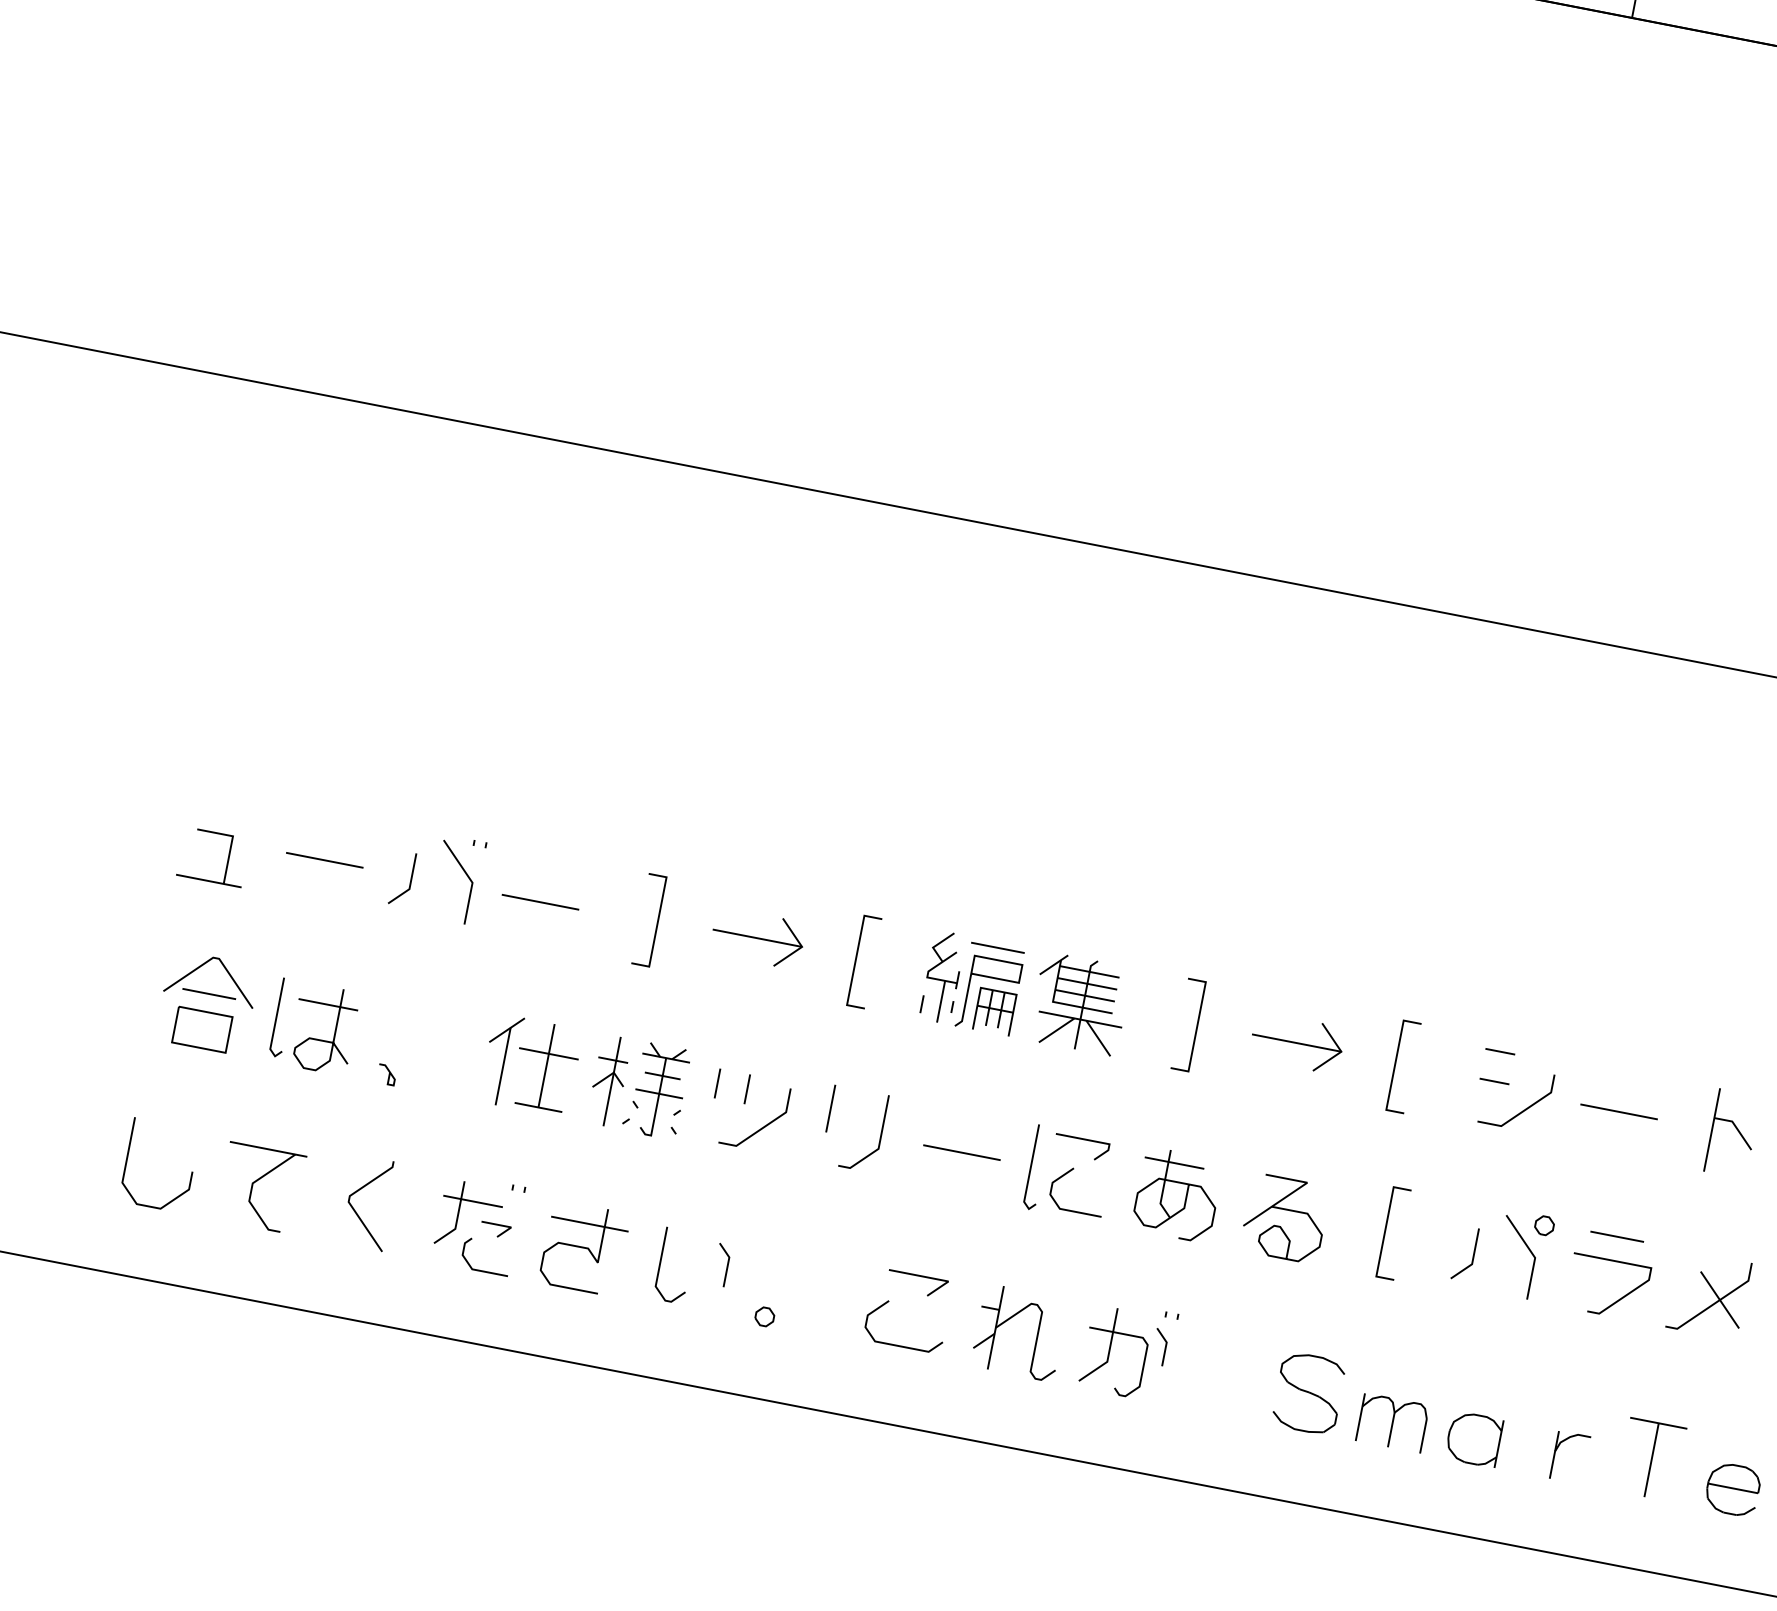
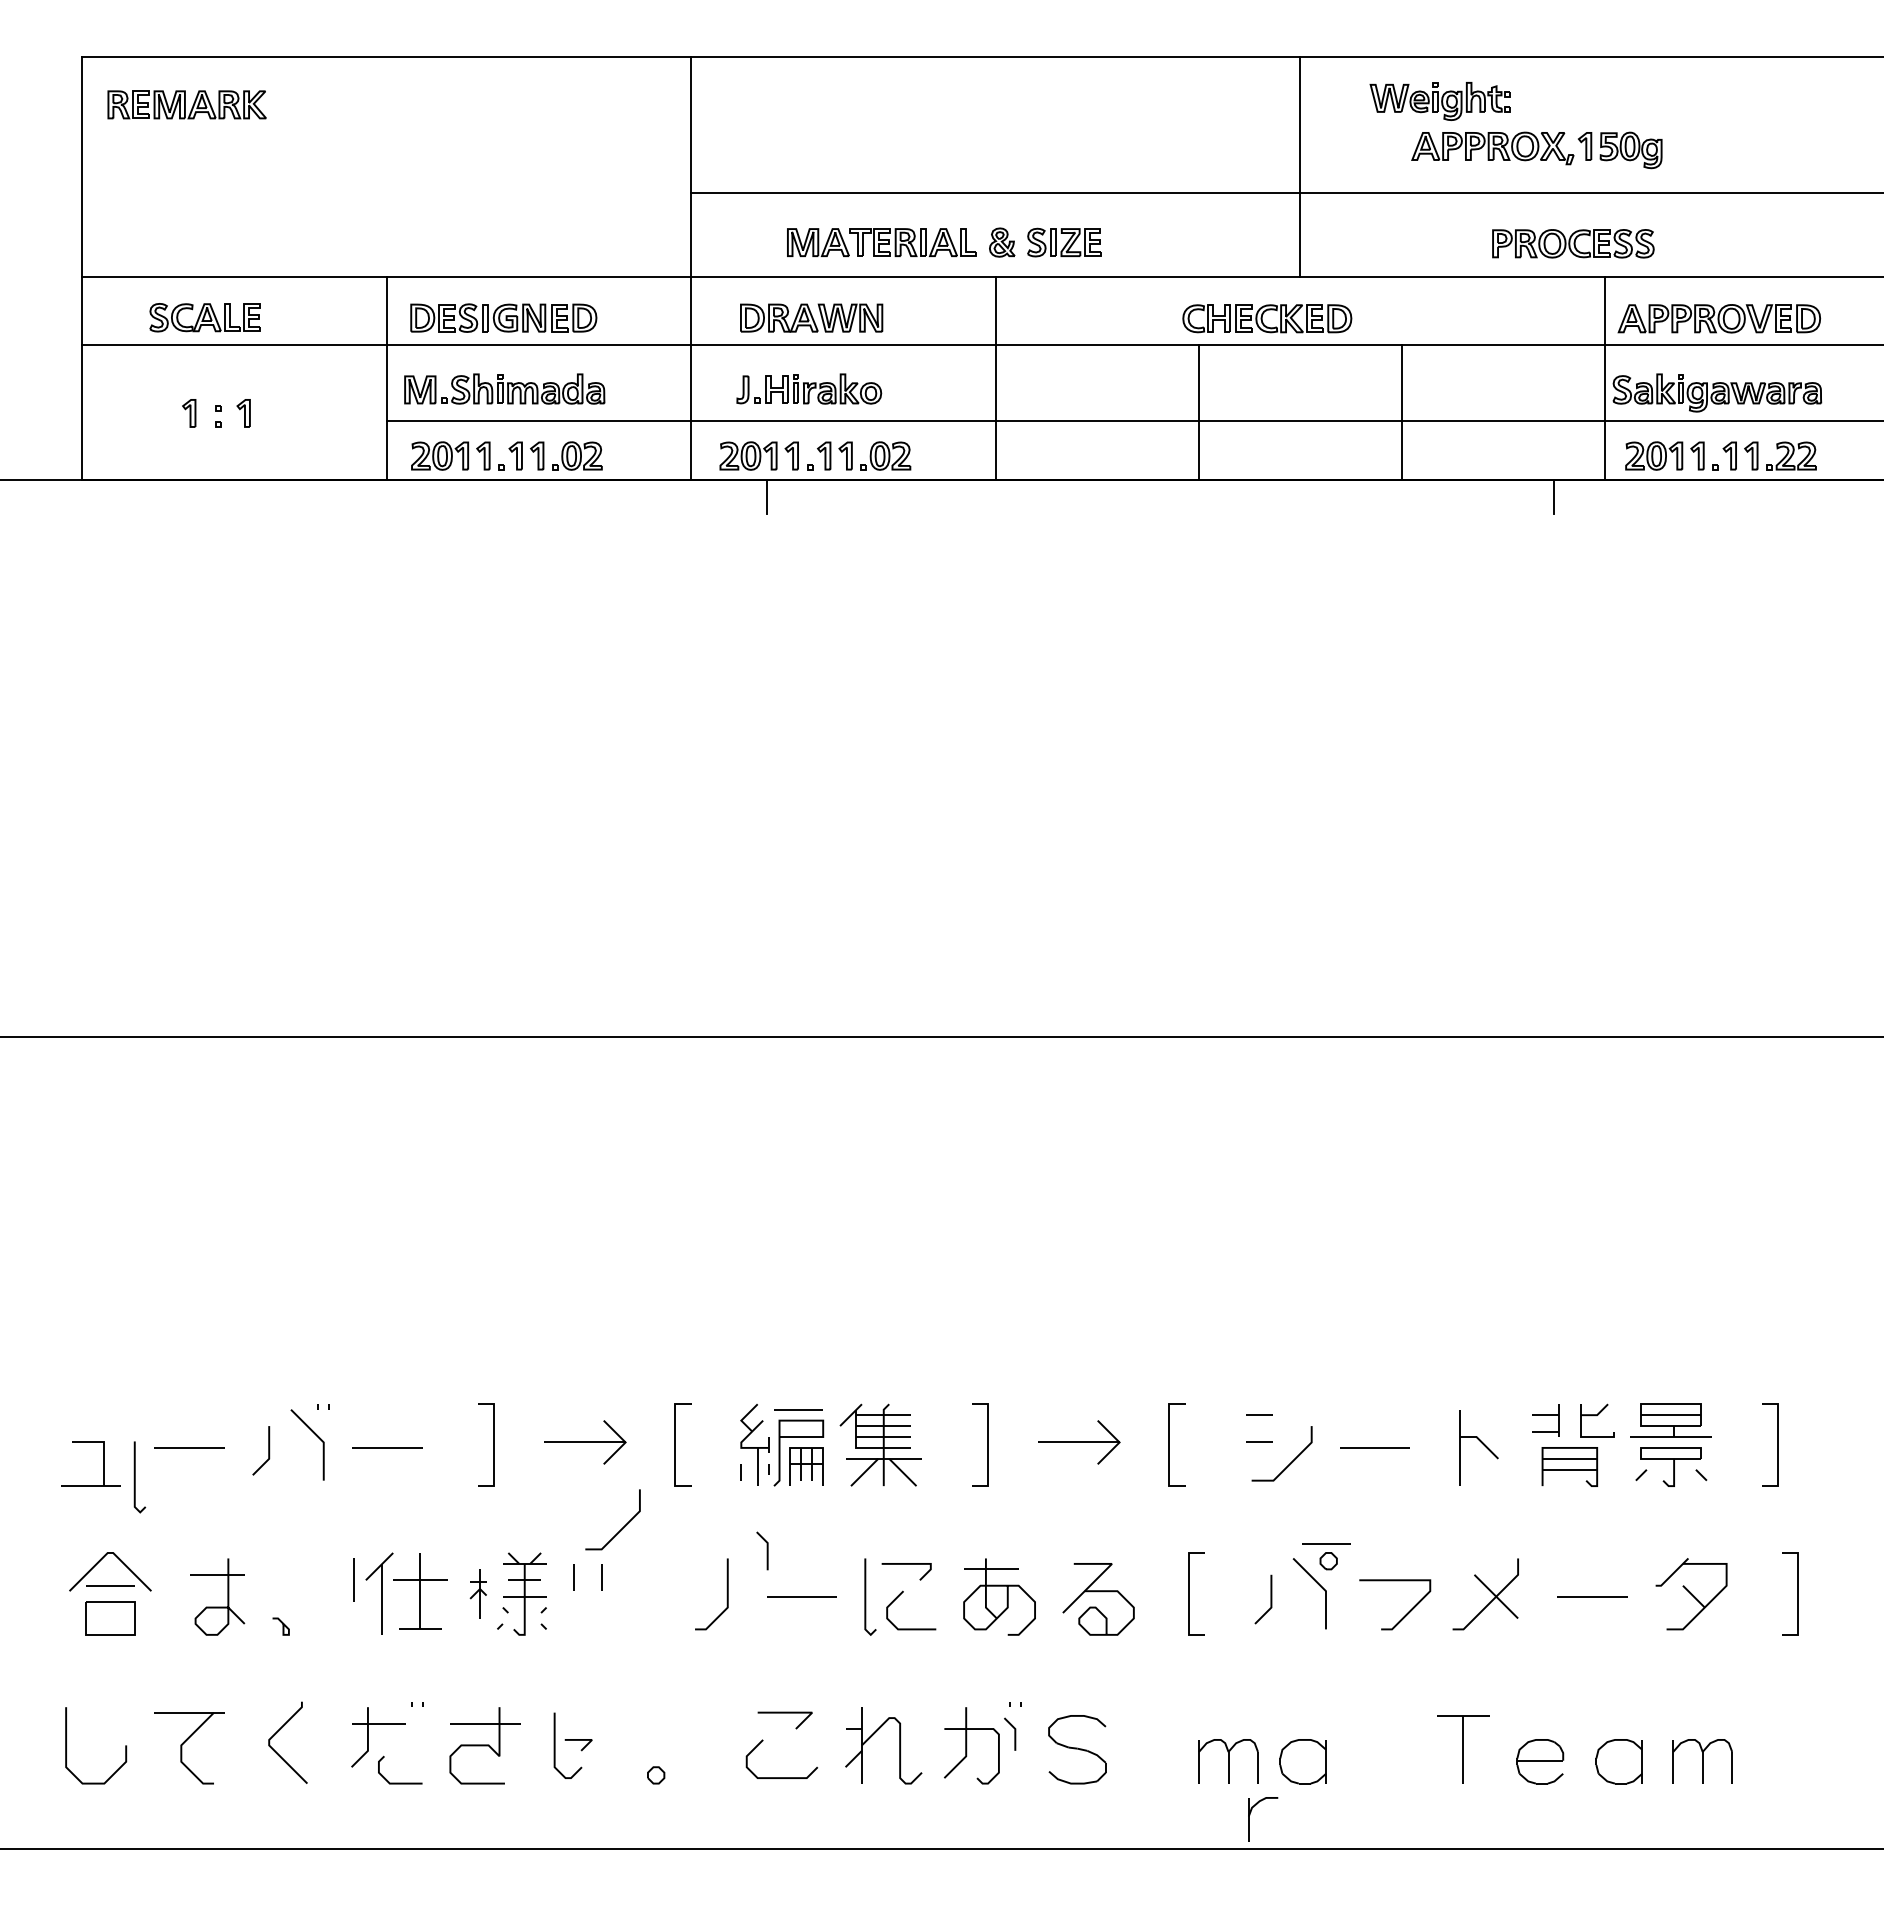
line: (277, 1017) -> (135, 1477), moved
part: (609, 1080) -> (478, 1593), size x0.6
line: (830, 1107) -> (353, 1579), moved
line: (762, 1127) -> (621, 1528), moved
line: (496, 1225) -> (578, 1740), moved
line: (1617, 1235) -> (1326, 1543), moved
line: (726, 1265) -> (766, 1550), moved
part: (1308, 1393) -> (1077, 1749), moved
part: (1557, 1450) -> (1250, 1815), moved

